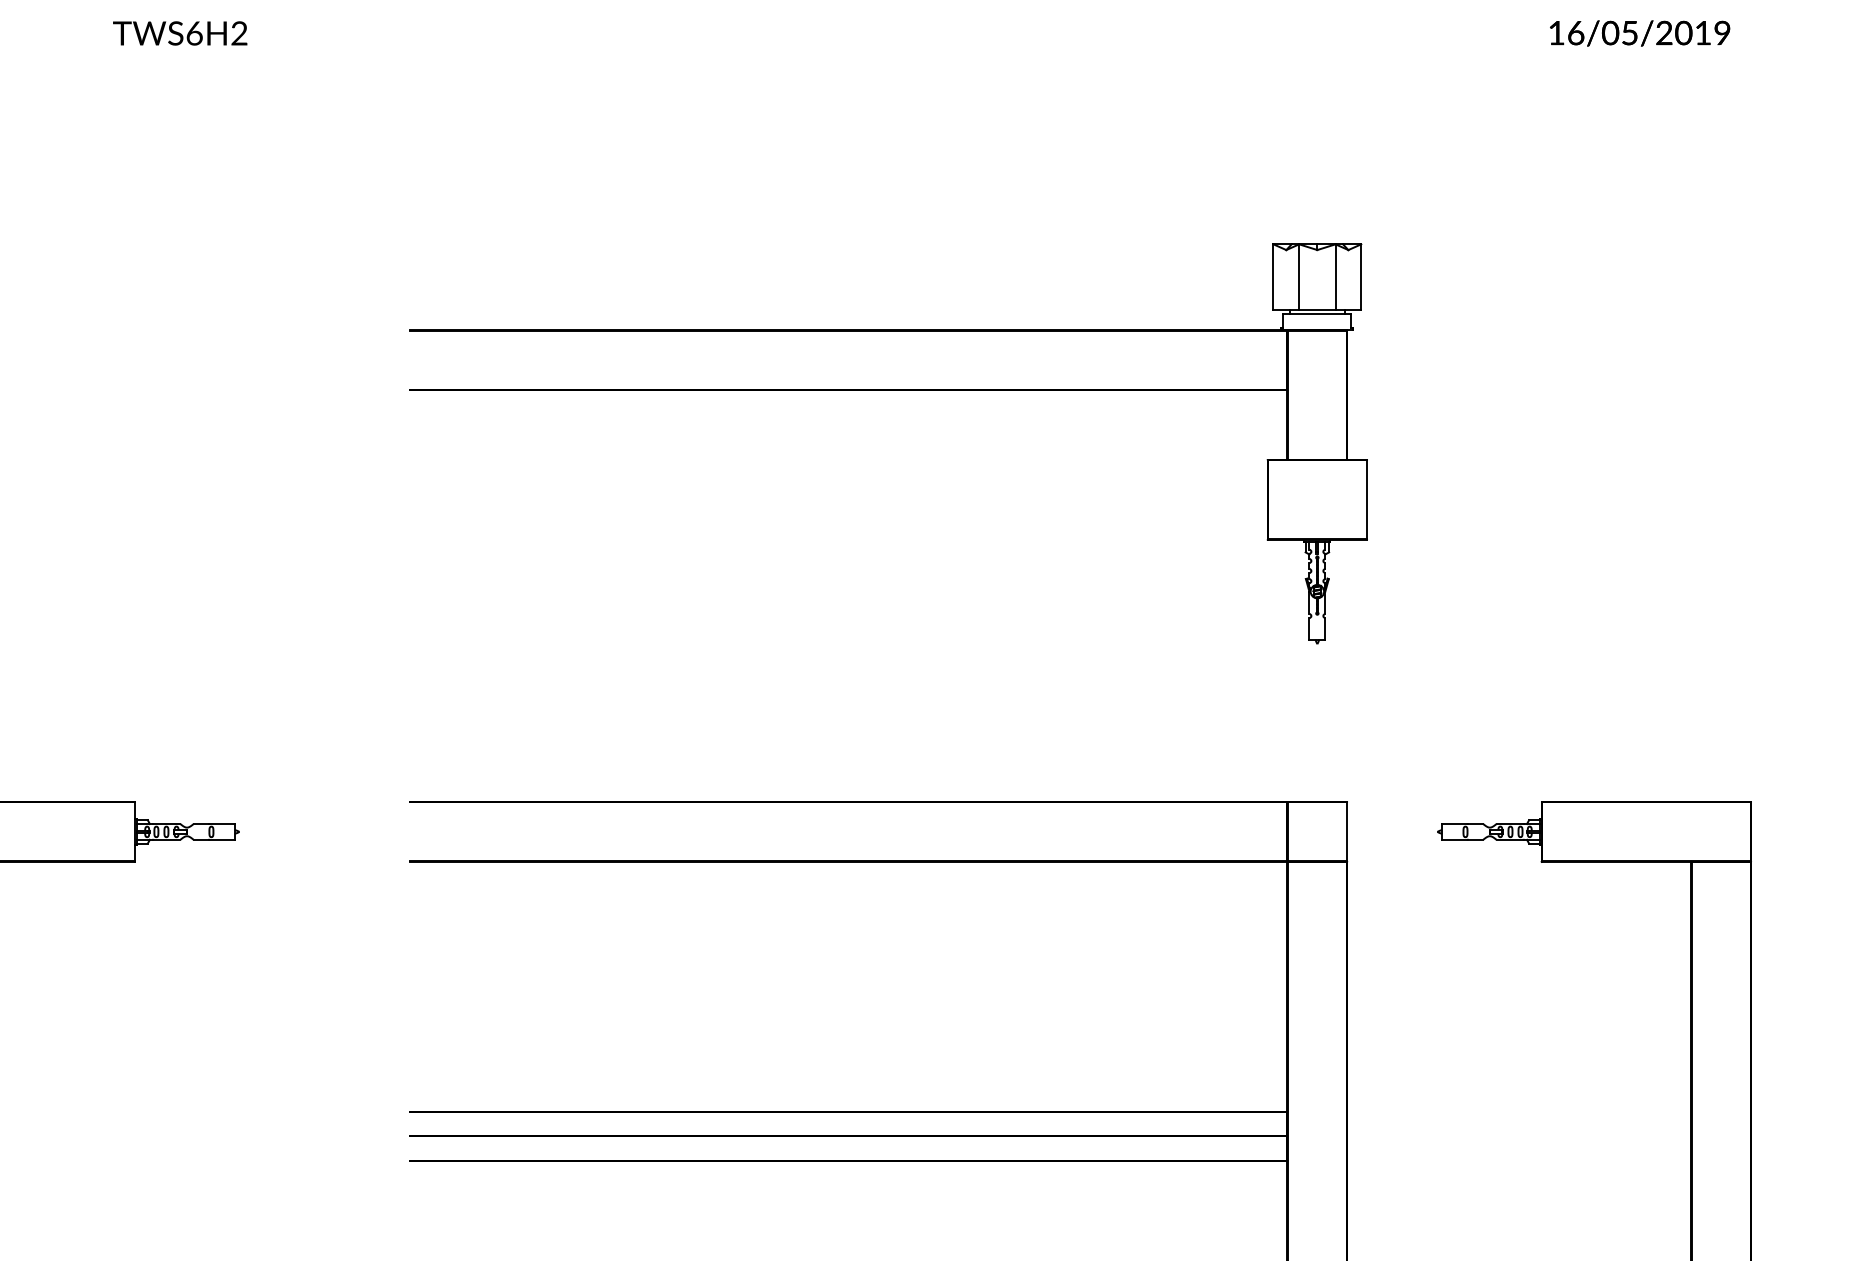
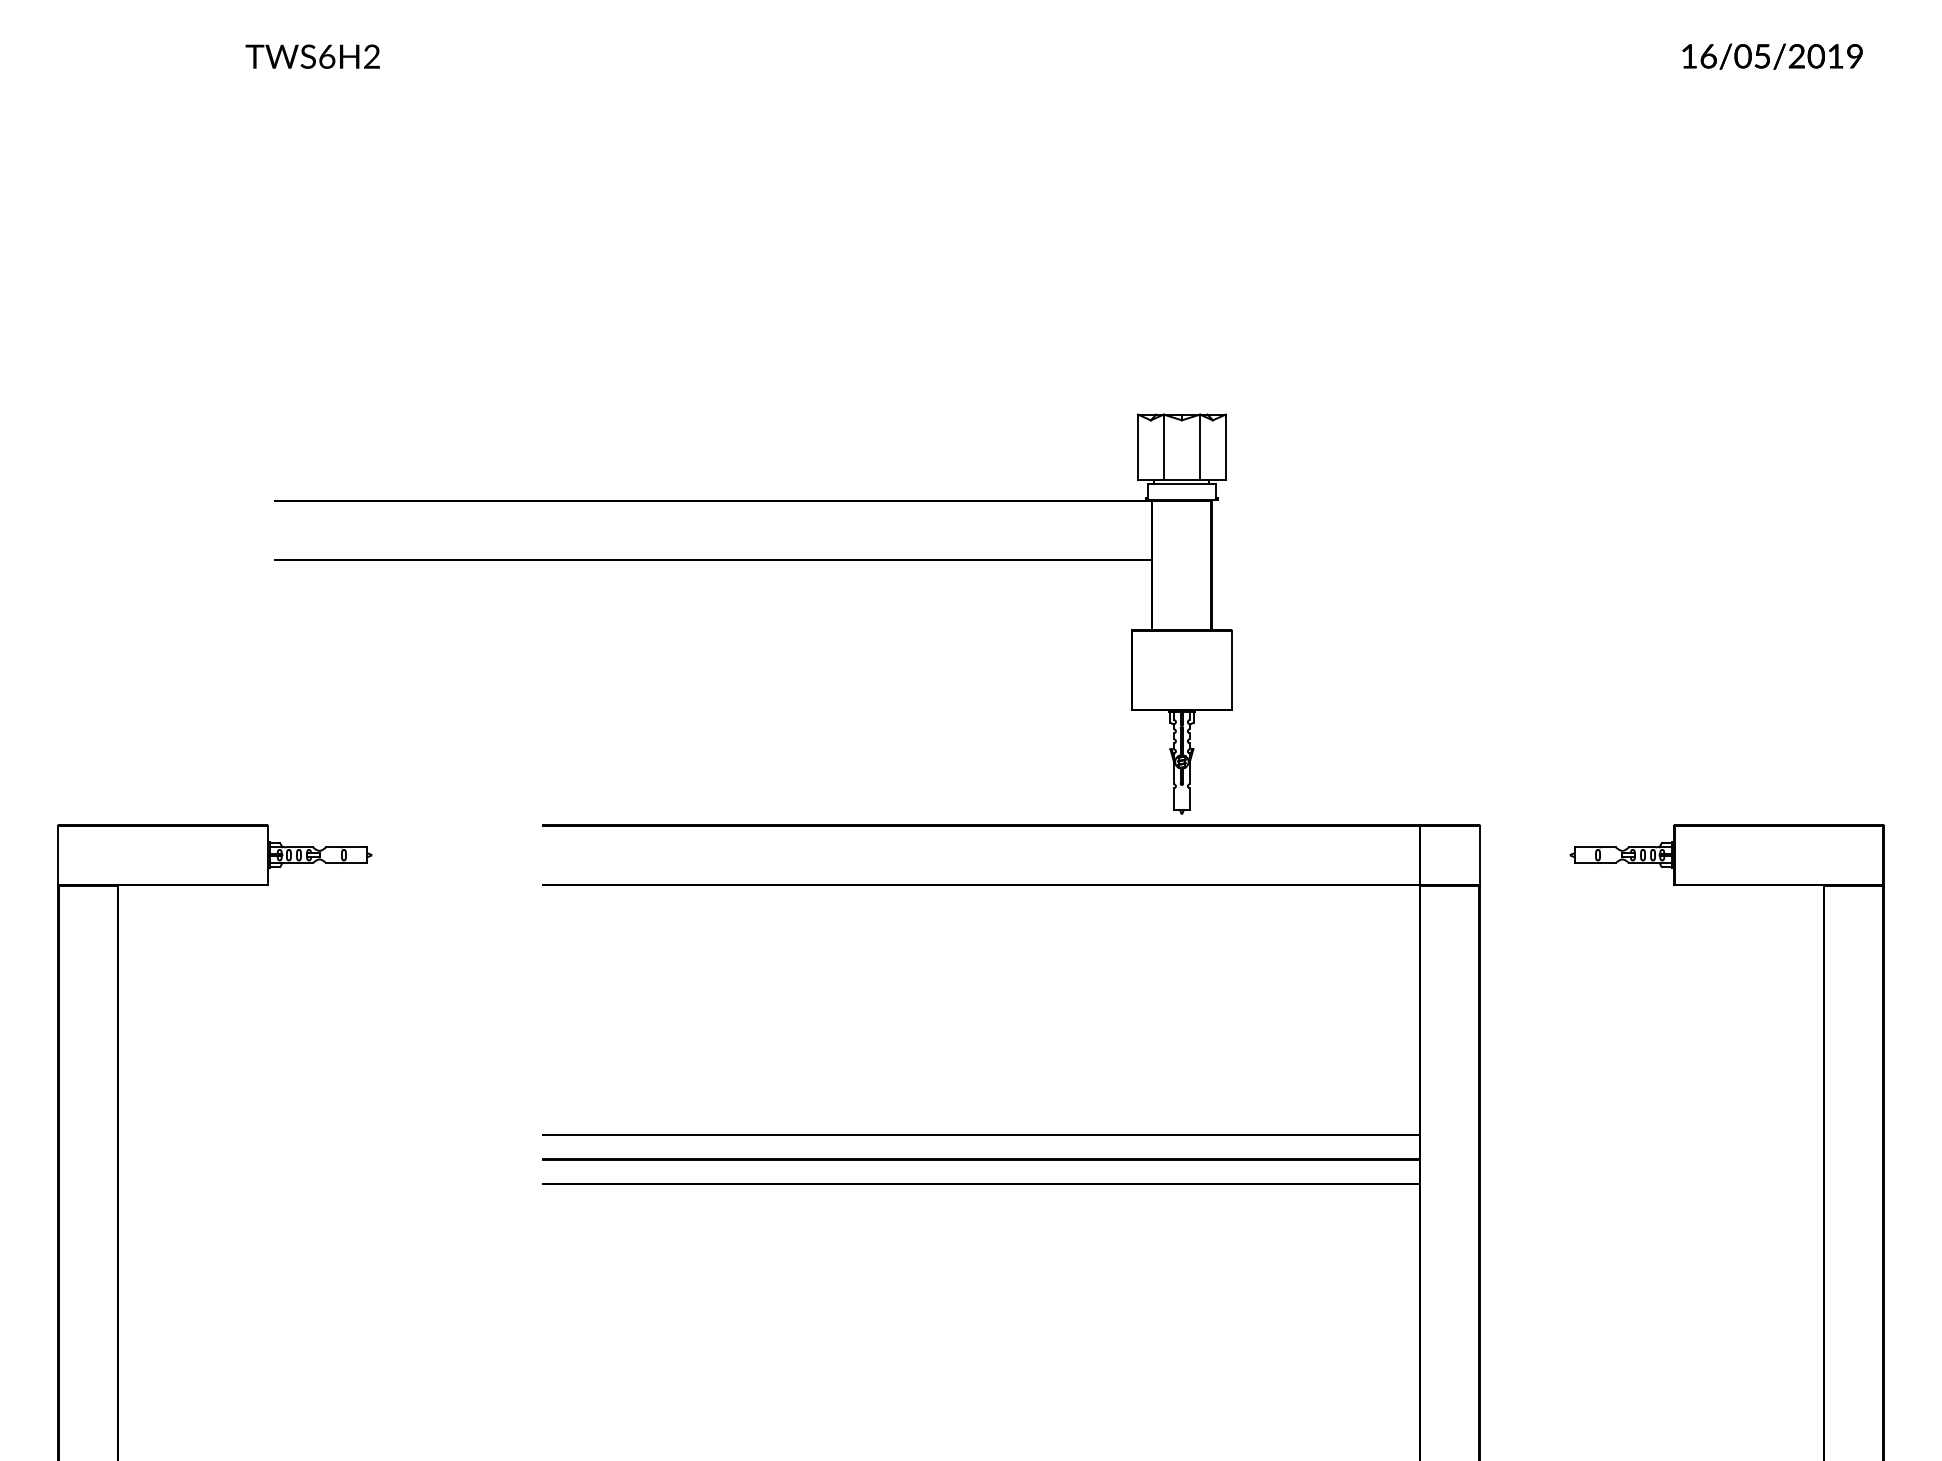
part: (888, 390) -> (753, 560), moved

